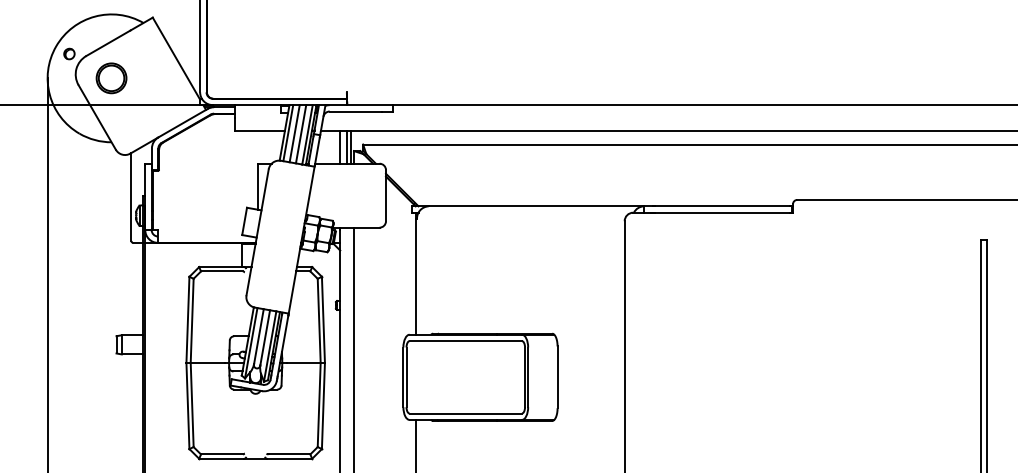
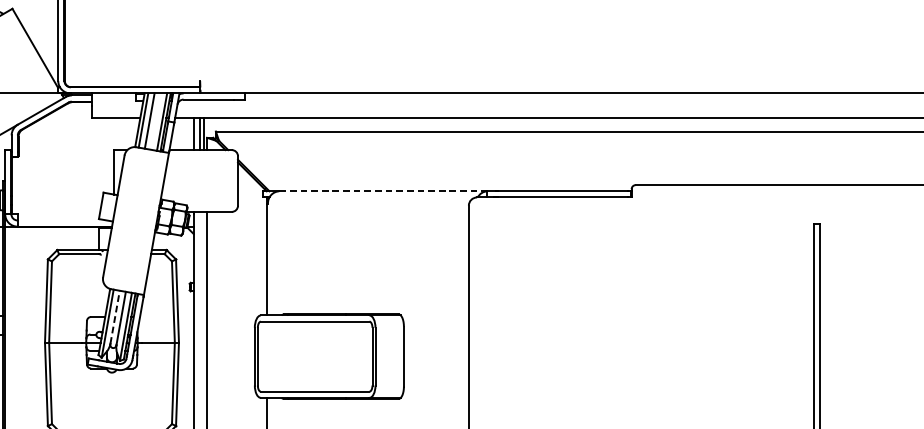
line: (300, 134) -> (155, 121), removed
line: (536, 206) -> (383, 191), solid -> dashed
line: (258, 336) -> (114, 317), solid -> dashed

